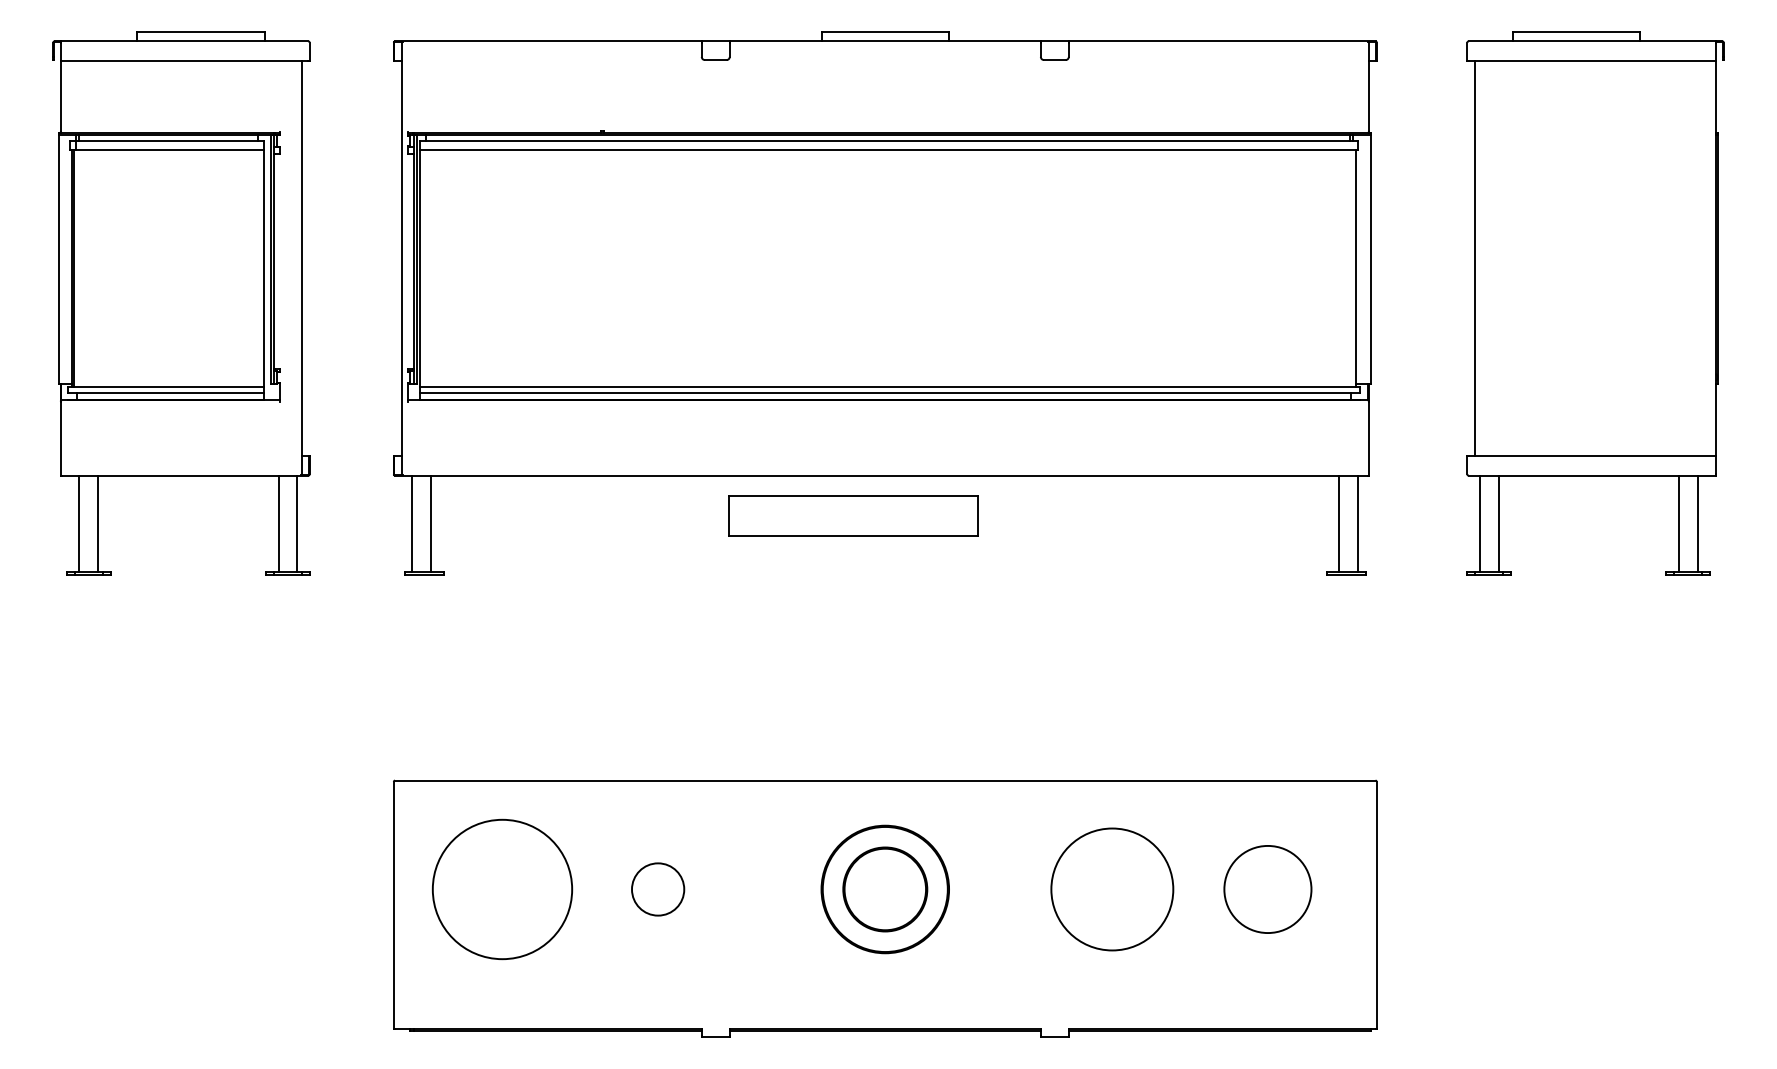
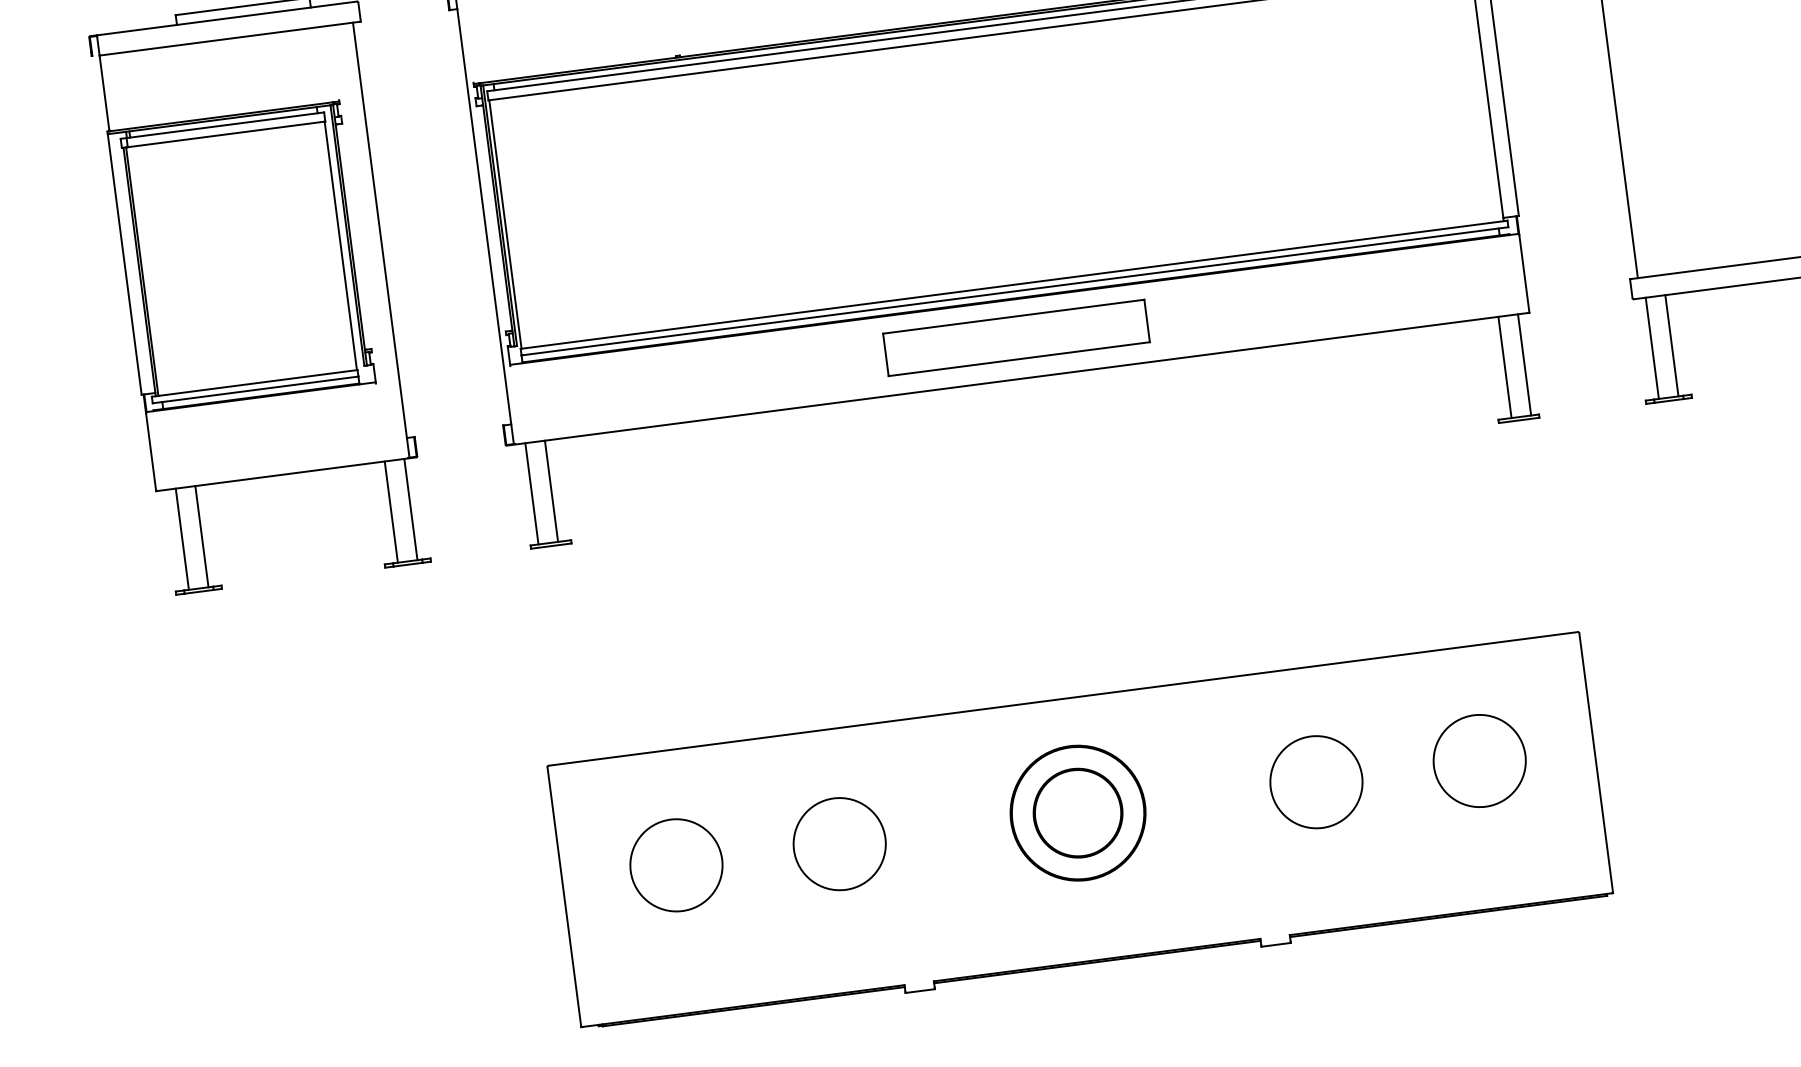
part: (853, 515) -> (1016, 337), moved
circle: (502, 889) -> (676, 865), size x0.62
circle: (657, 889) -> (838, 844), size x1.67
circle: (1112, 889) -> (1316, 782), size x0.71

